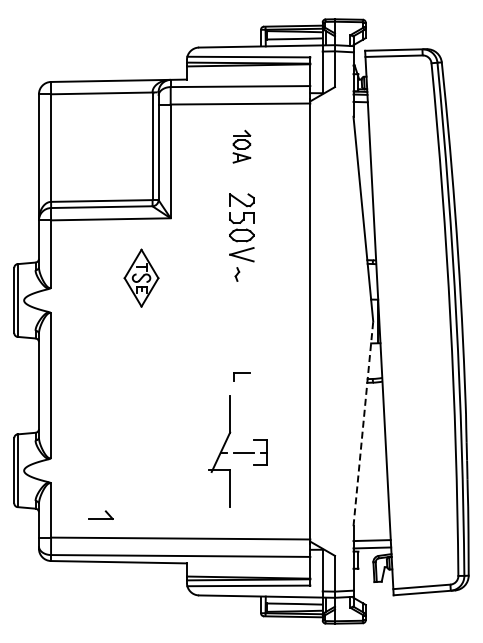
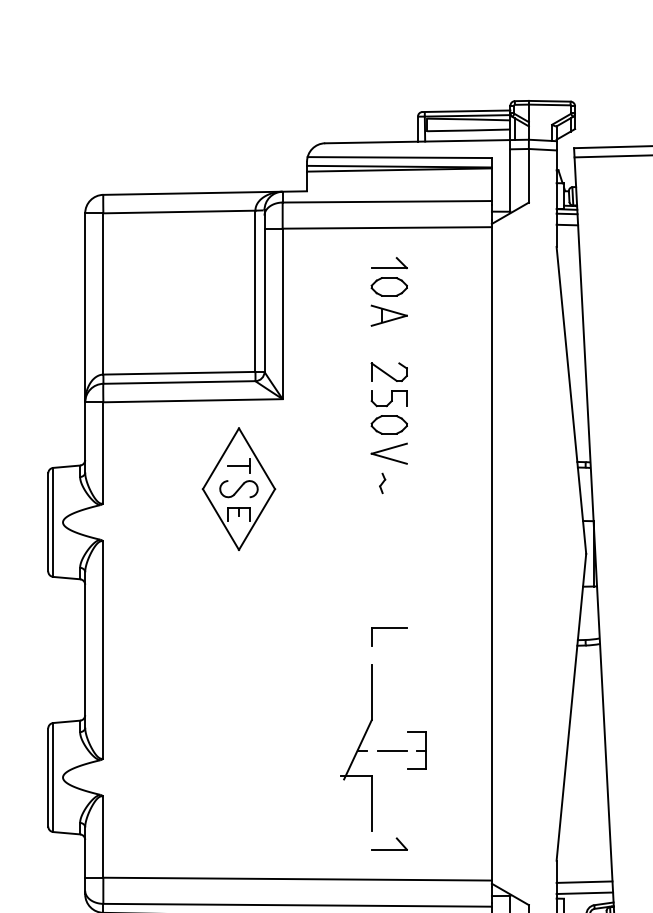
part: (241, 146) -> (388, 291), size x1.43
part: (141, 277) -> (238, 487), size x1.43
part: (241, 376) -> (388, 636), size x1.43
line: (363, 423) -> (571, 706), dashed -> solid
part: (100, 514) -> (388, 843), moved

